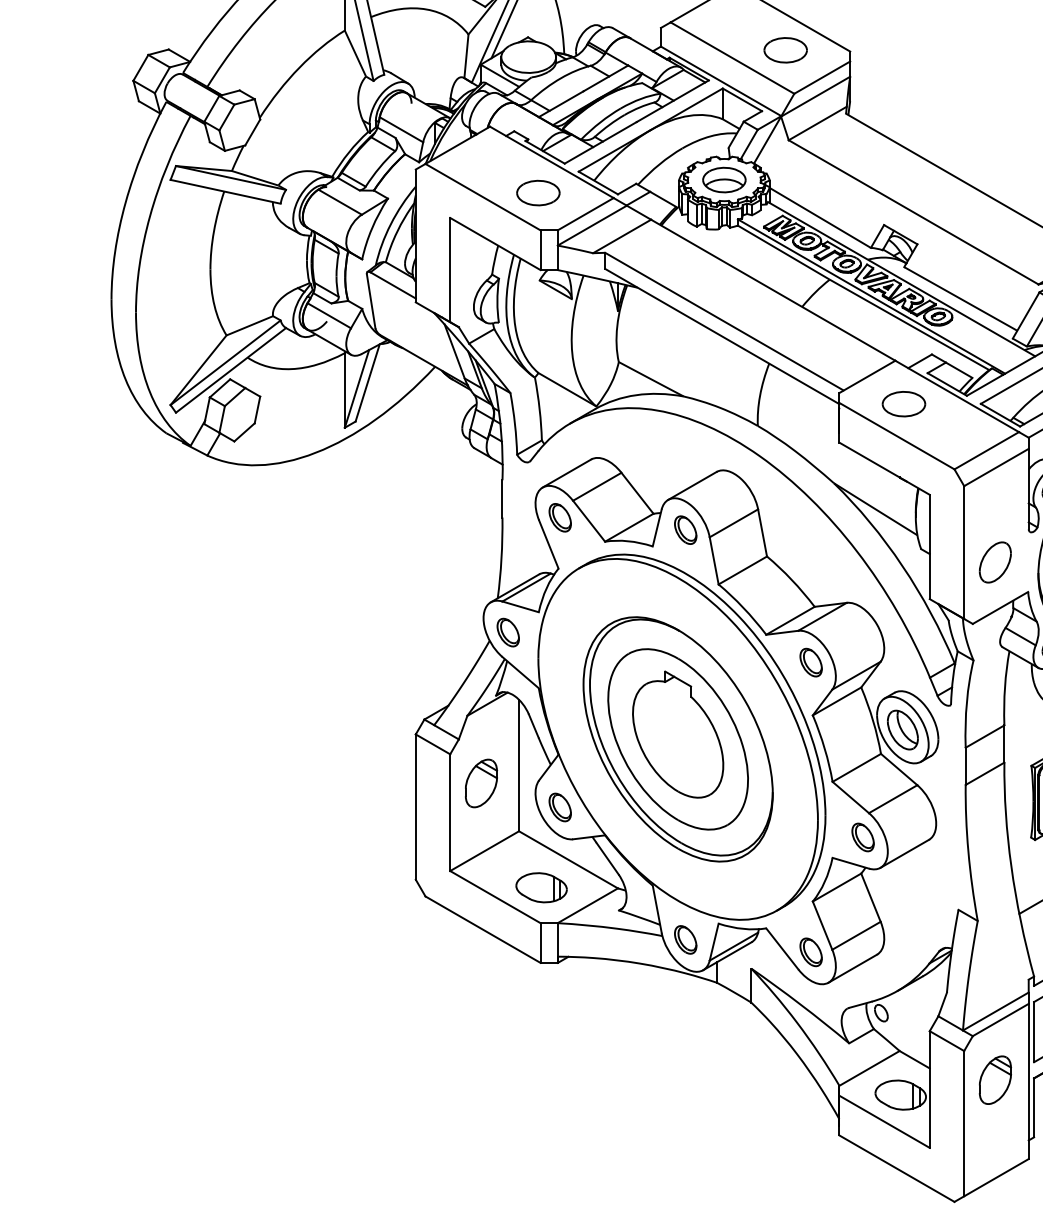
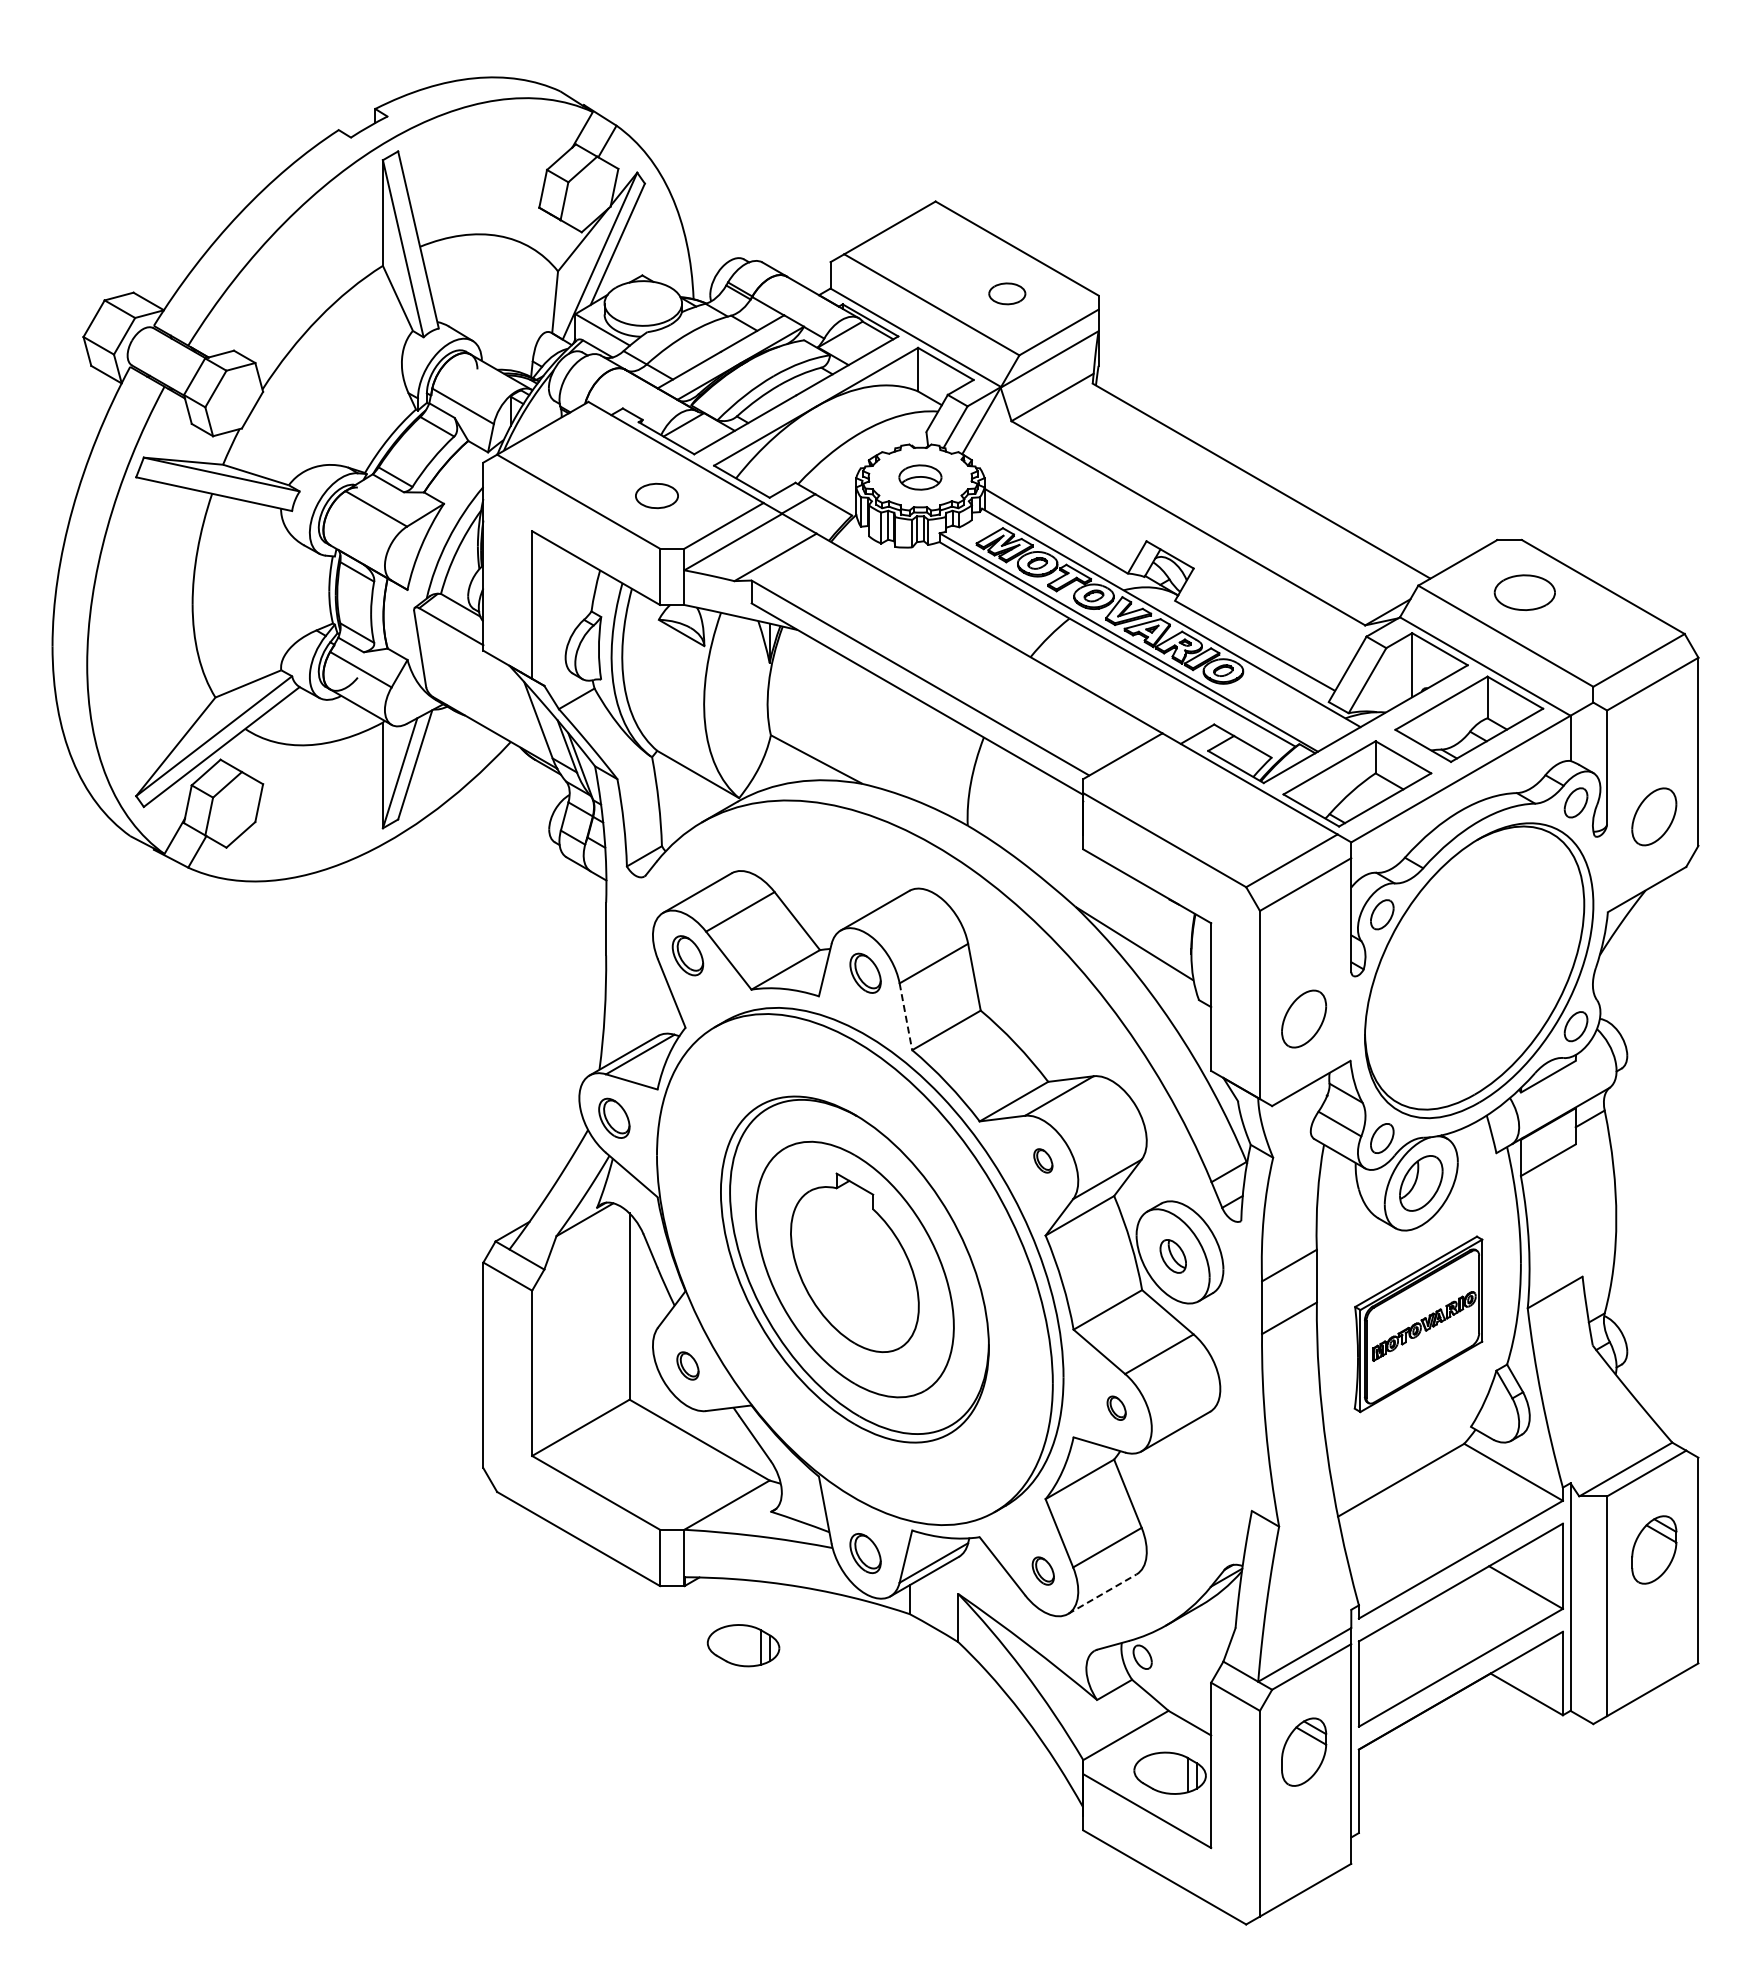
part: (785, 50) -> (1007, 293), size x0.6
part: (724, 180) -> (920, 477), size x0.7
part: (538, 192) -> (656, 495), size x0.7
part: (903, 403) -> (1174, 794), removed
line: (713, 560) -> (905, 1016), solid -> dashed
part: (811, 662) -> (1043, 1160), size x0.6
part: (903, 730) -> (1173, 1256), size x0.6
part: (481, 783) -> (576, 1331), removed
part: (559, 807) -> (687, 1365), size x0.7
part: (862, 836) -> (1116, 1407), size x0.6
part: (541, 887) -> (743, 1645), moved
part: (811, 951) -> (1043, 1570), size x0.7
line: (853, 968) -> (1102, 1594), solid -> dashed

